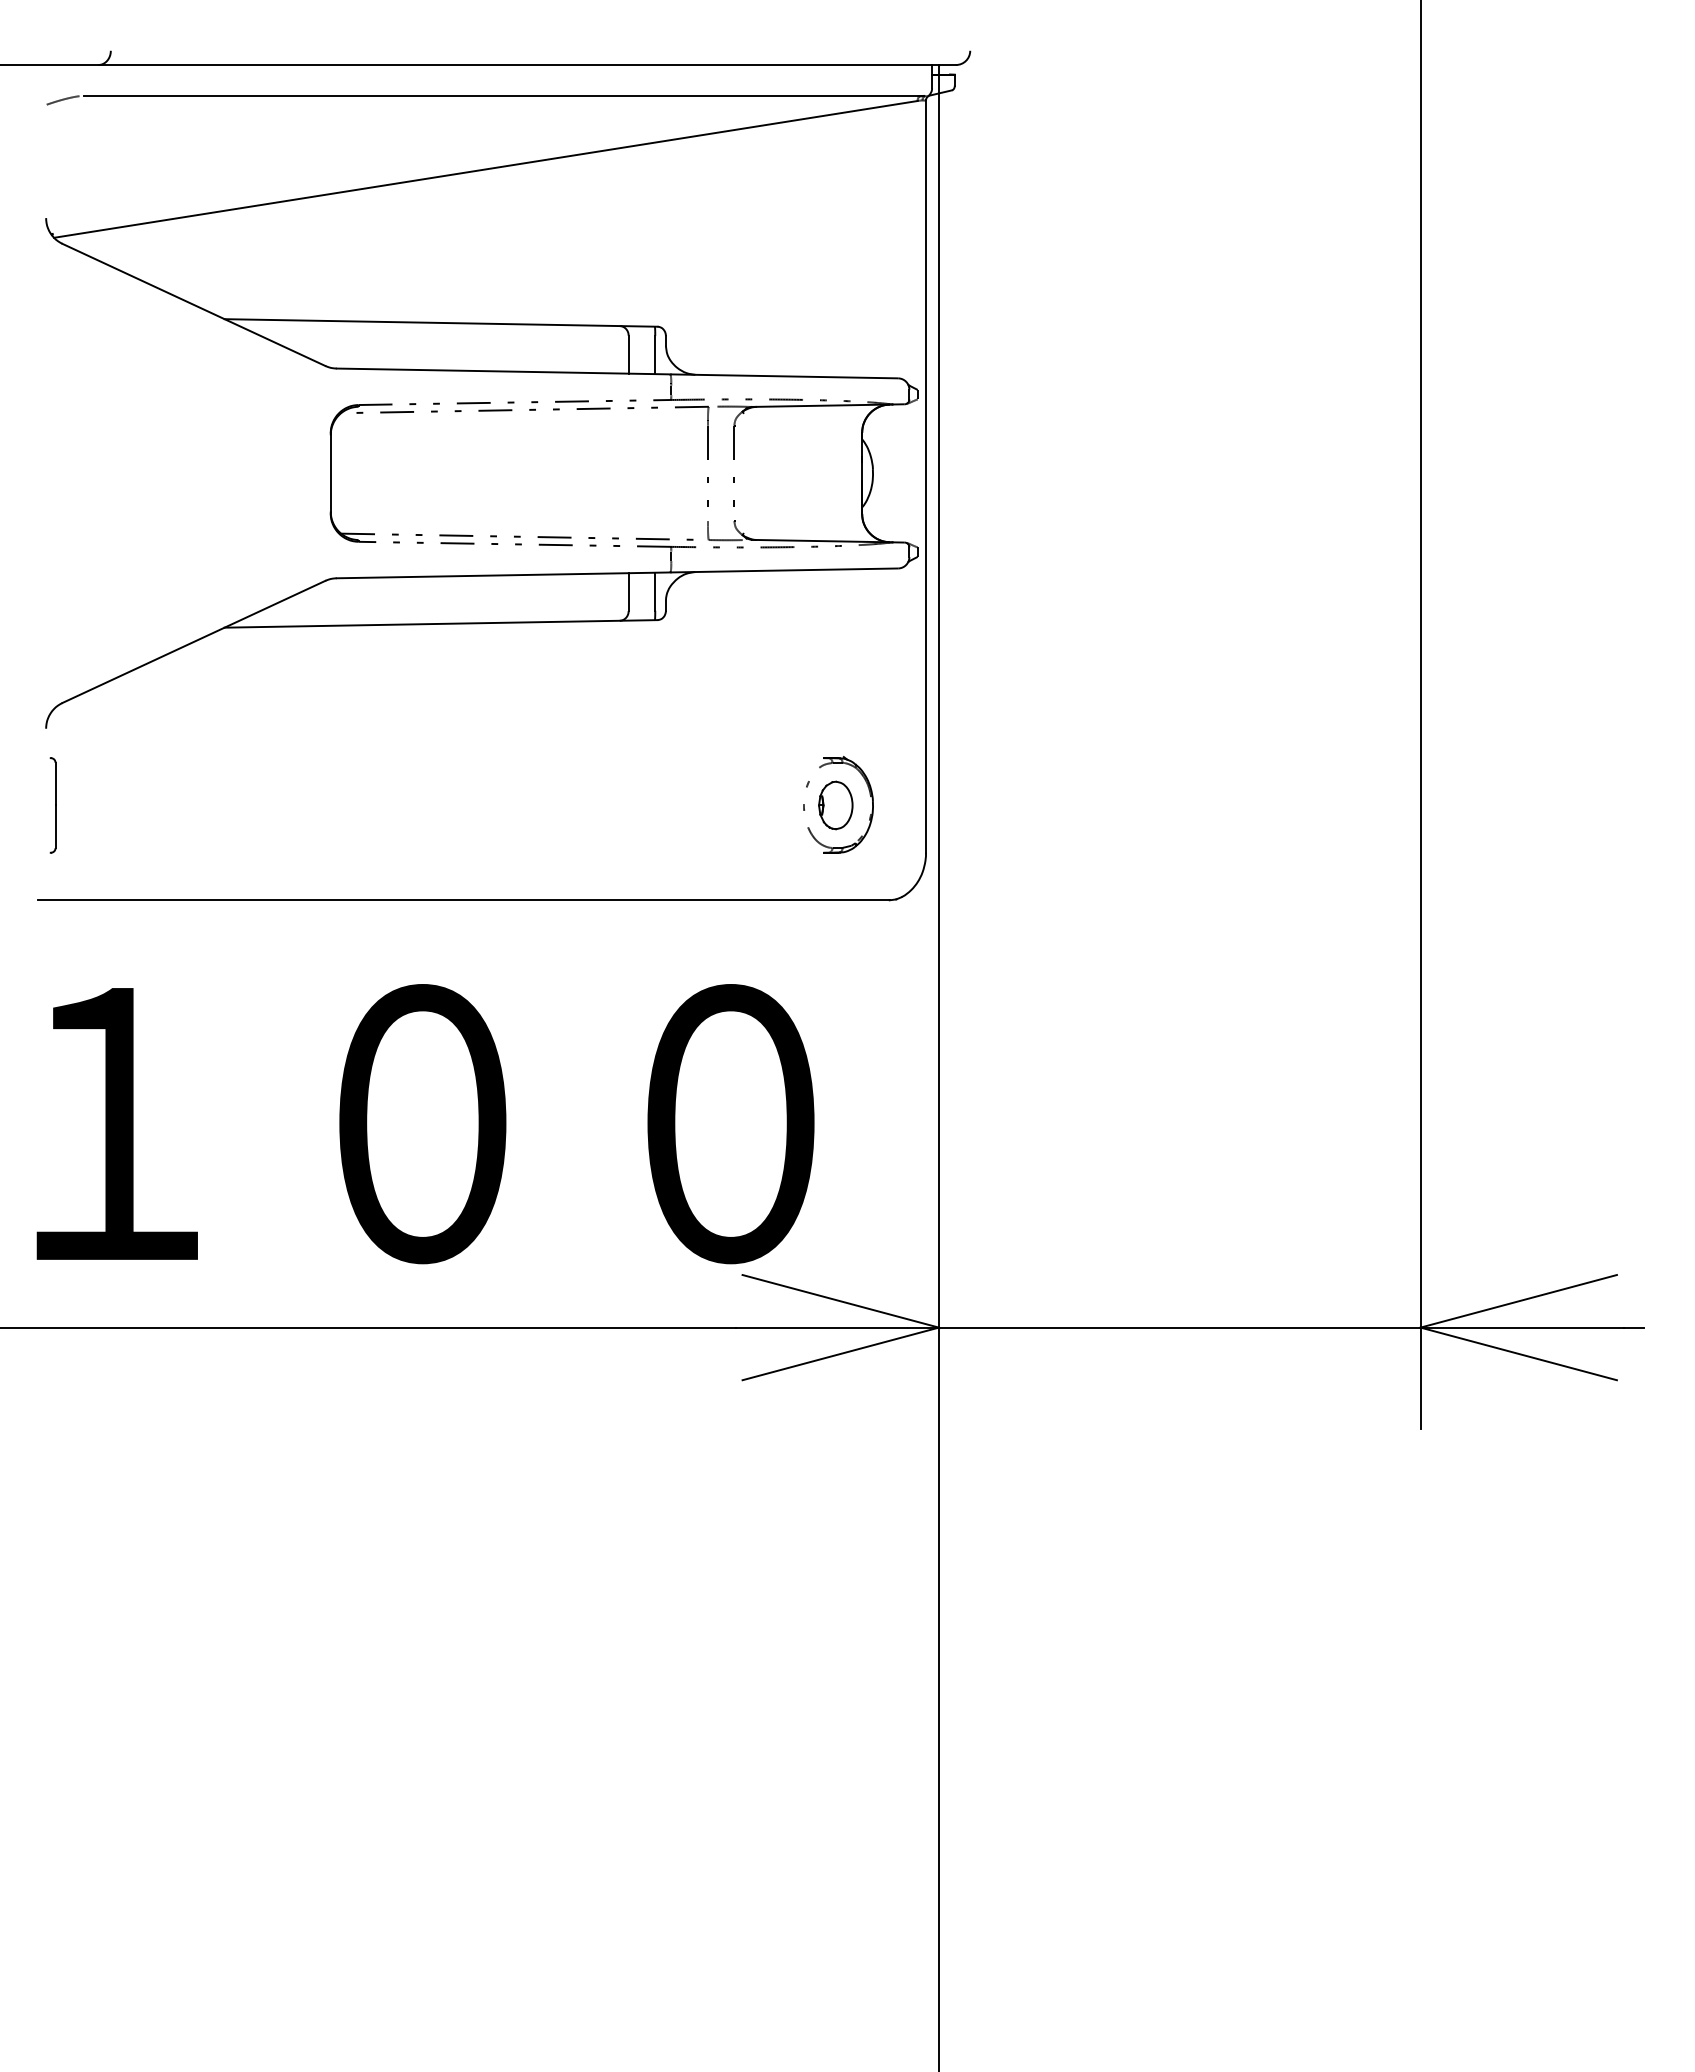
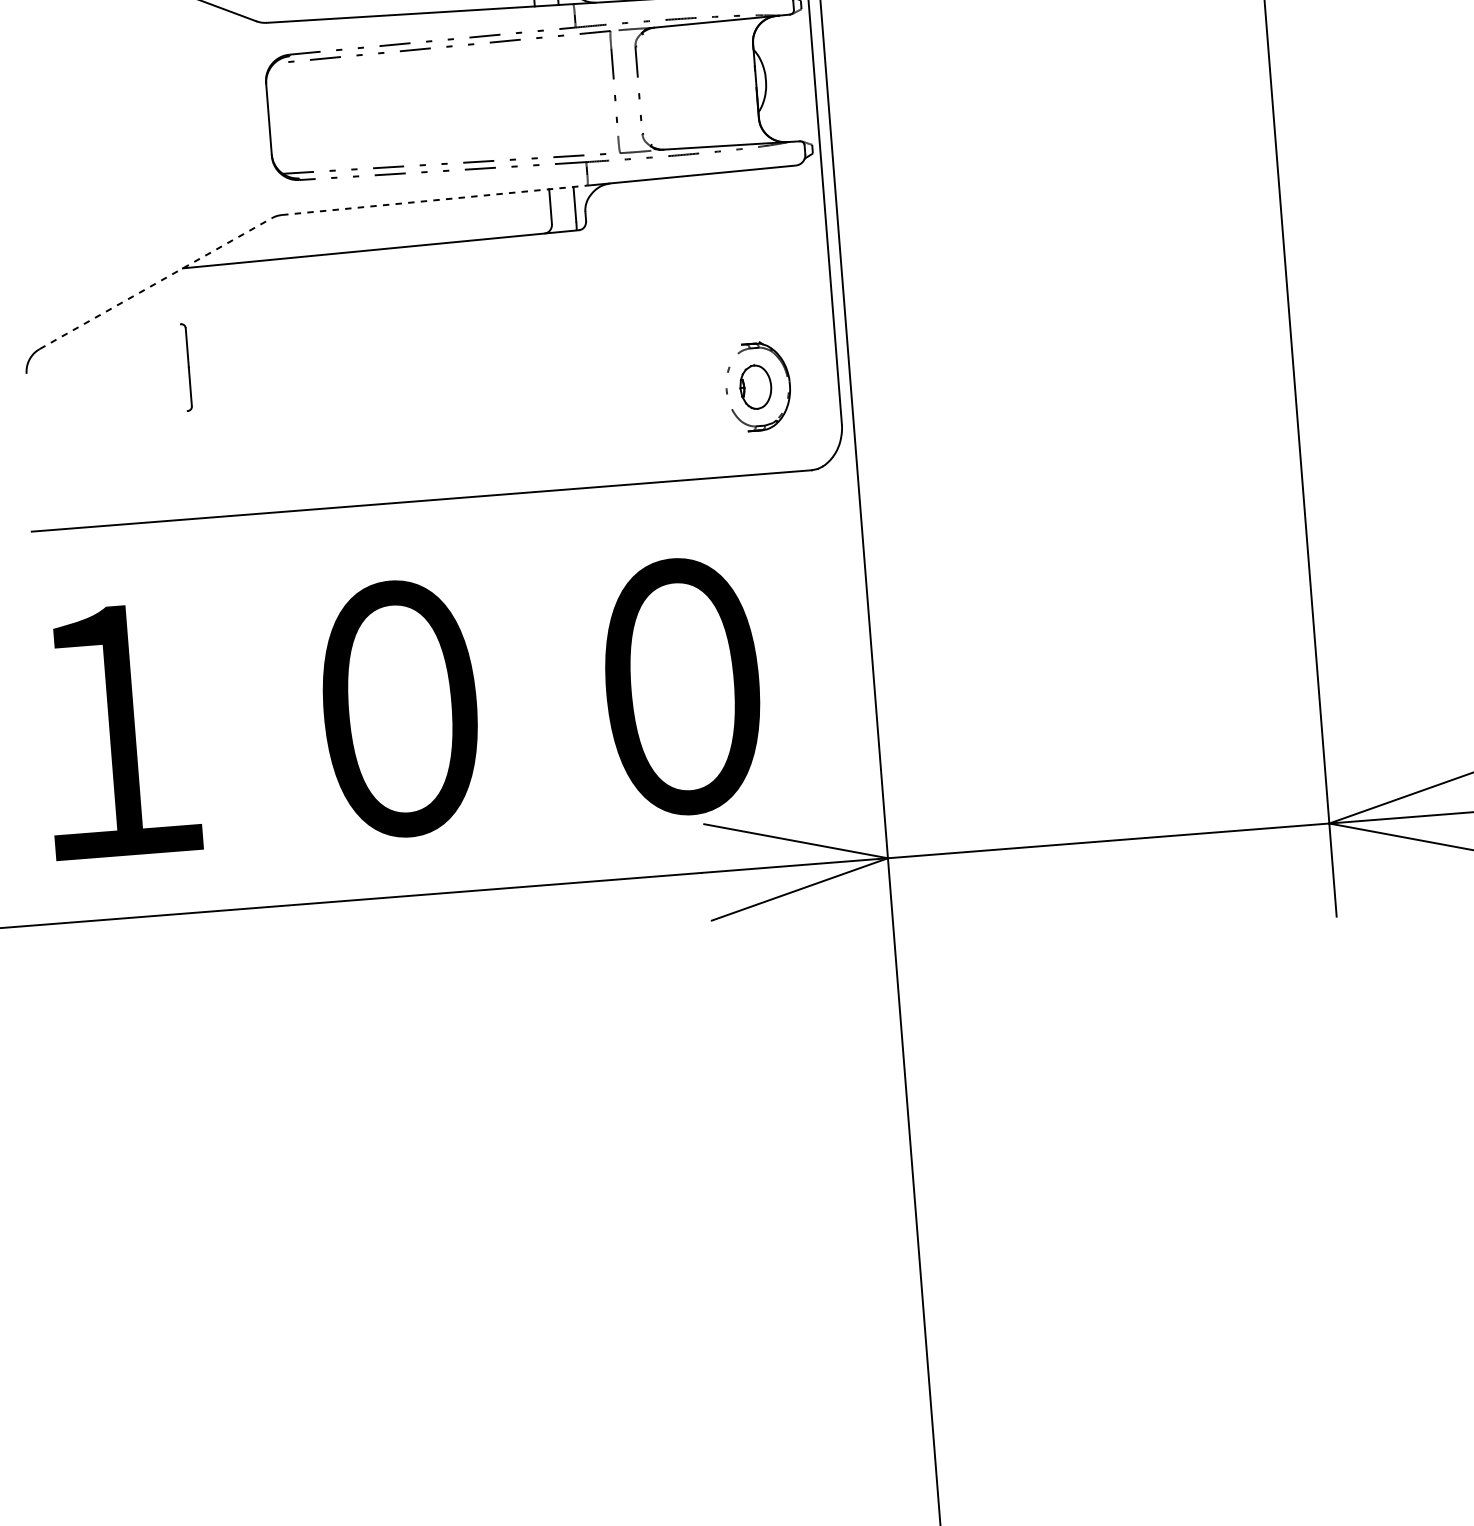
line: (503, 575) -> (434, 200), solid -> dashed
line: (193, 641) -> (155, 283), solid -> dashed
part: (52, 805) -> (185, 367), moved

